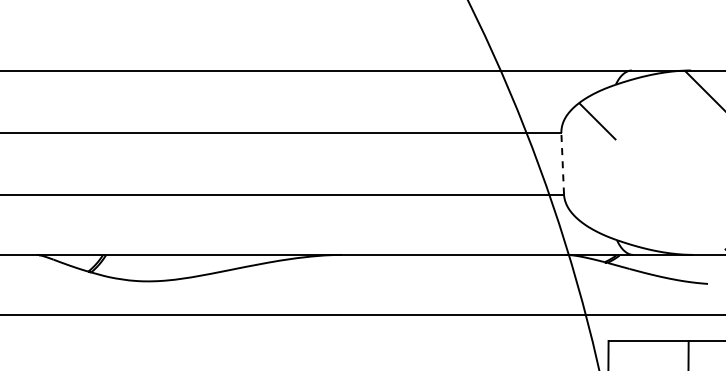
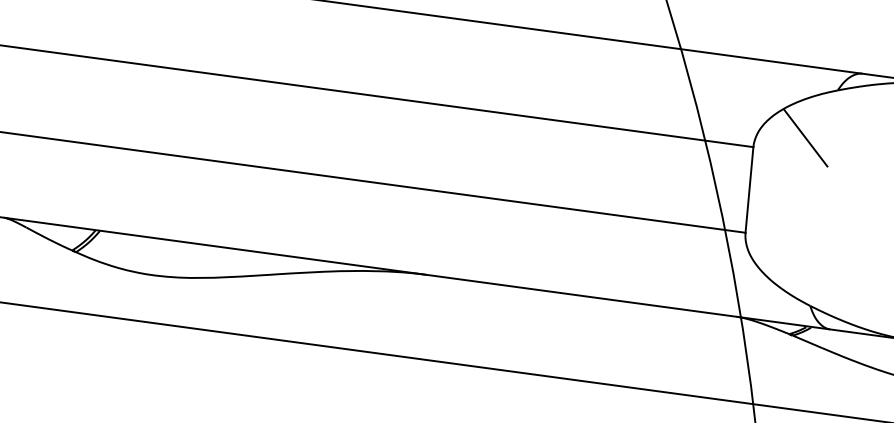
line: (562, 163) -> (749, 189), dashed -> solid

